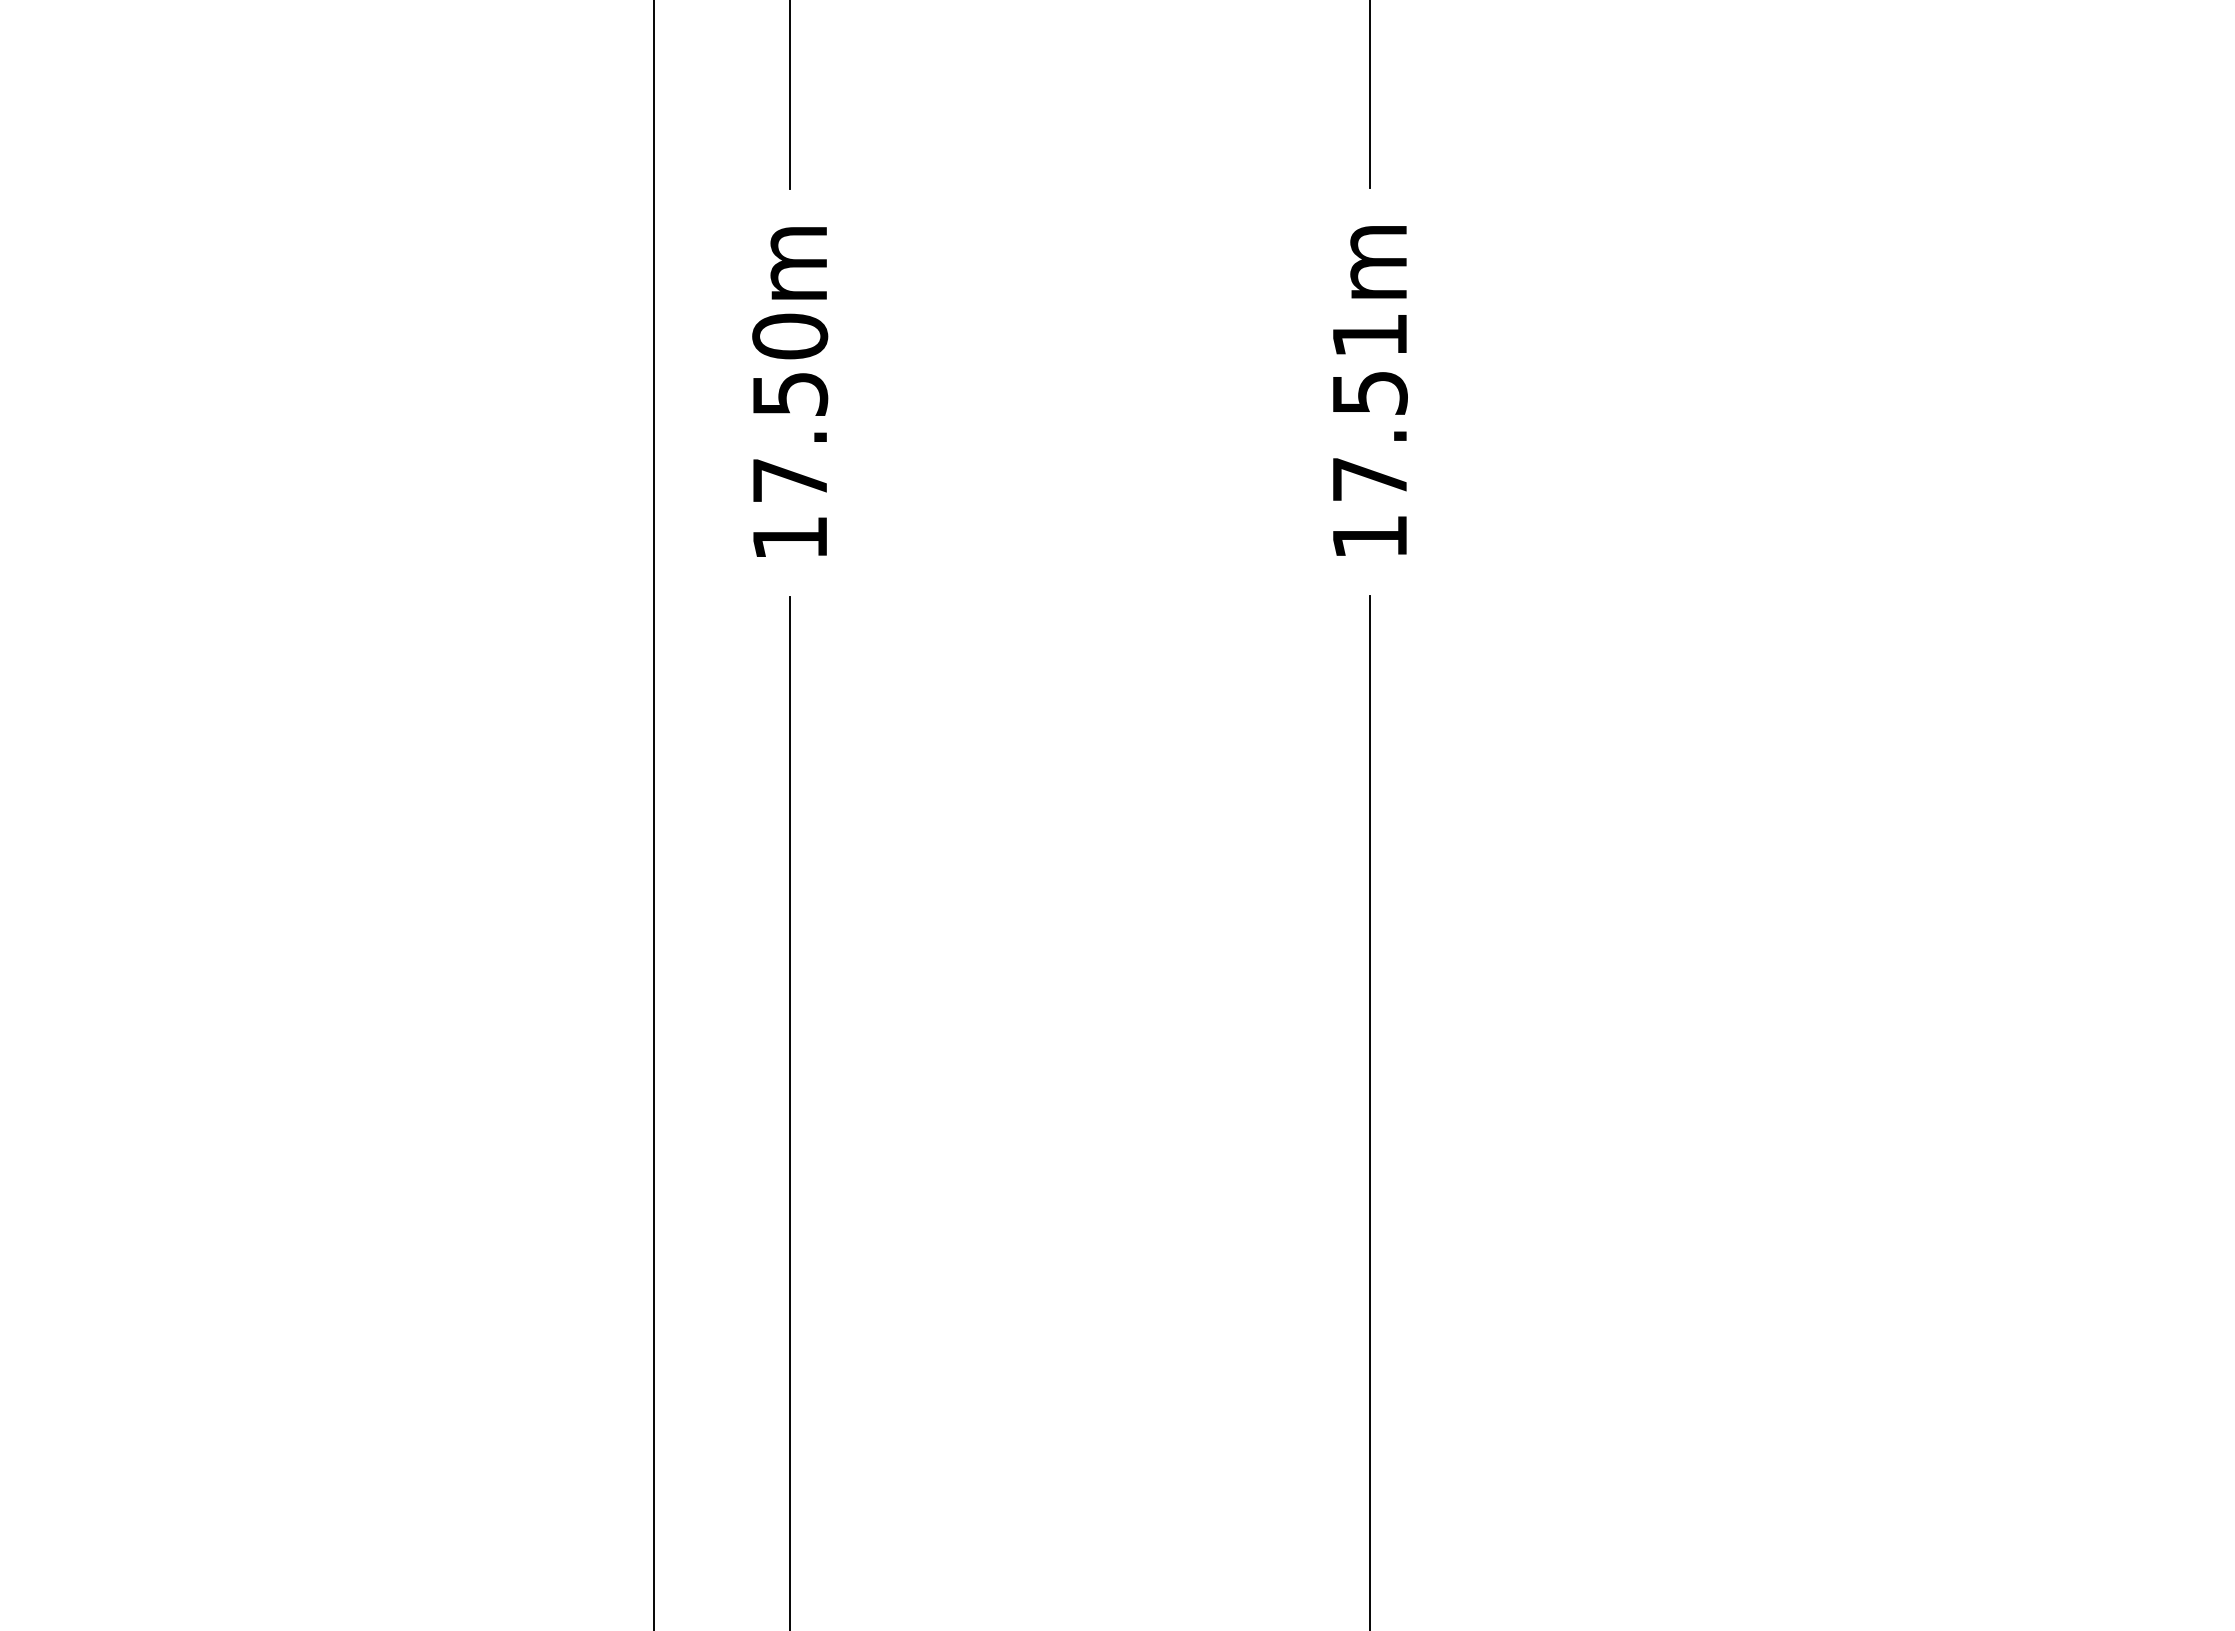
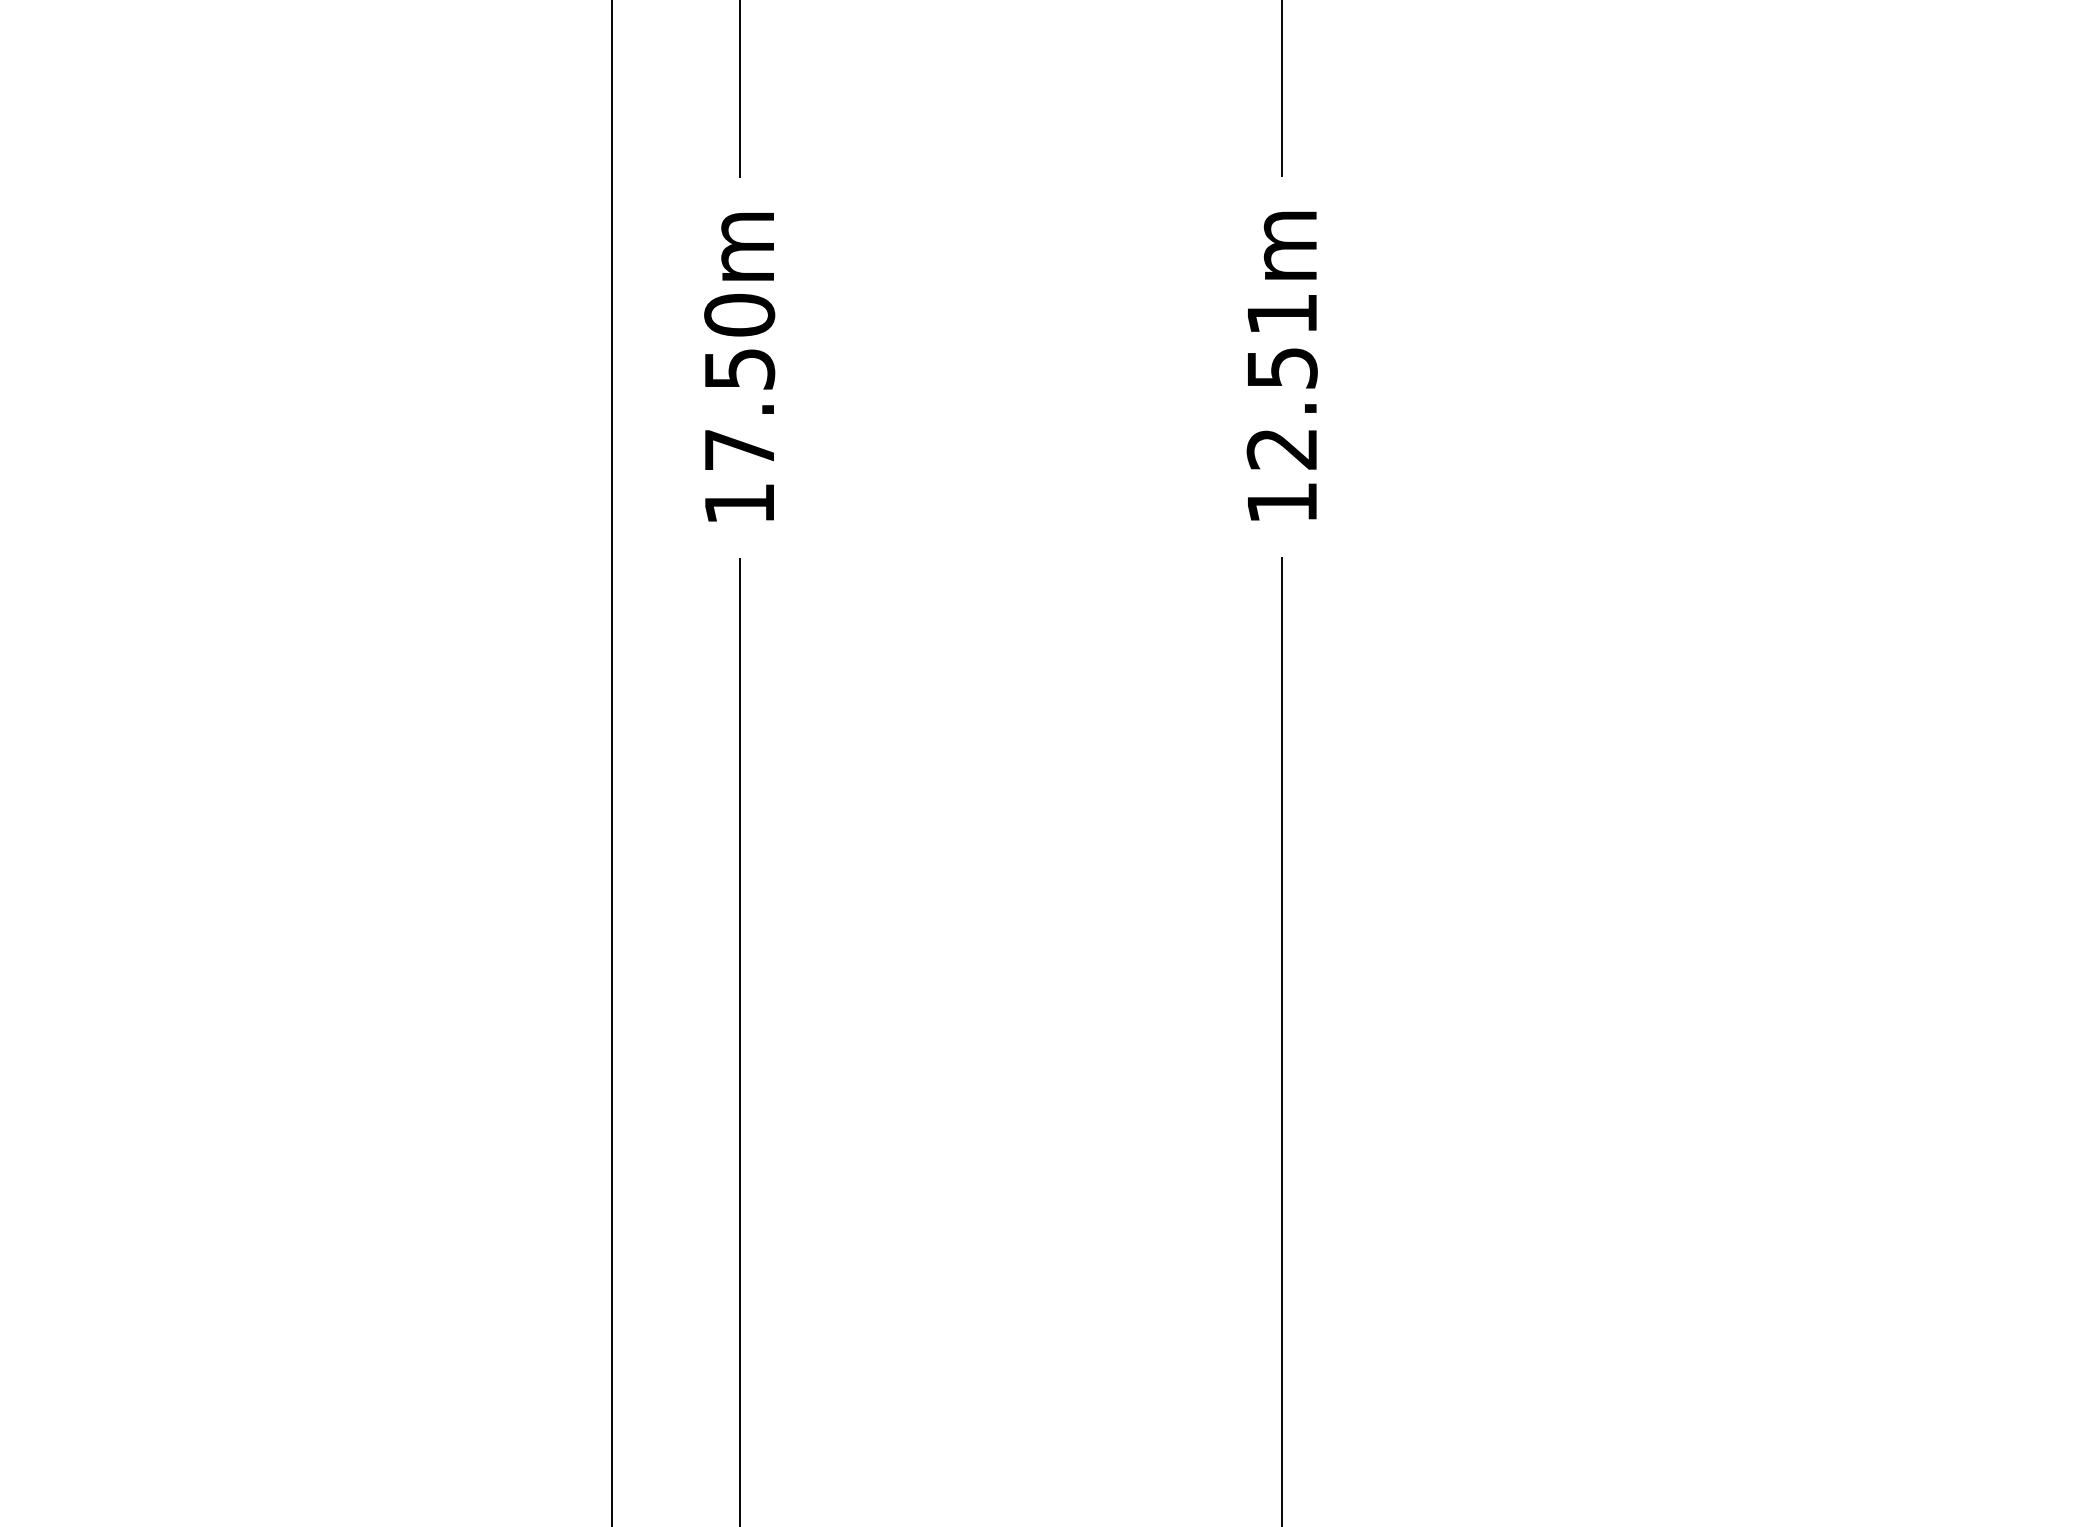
text: (1369, 479) -> (1281, 449), 17.51m -> 12.51m

